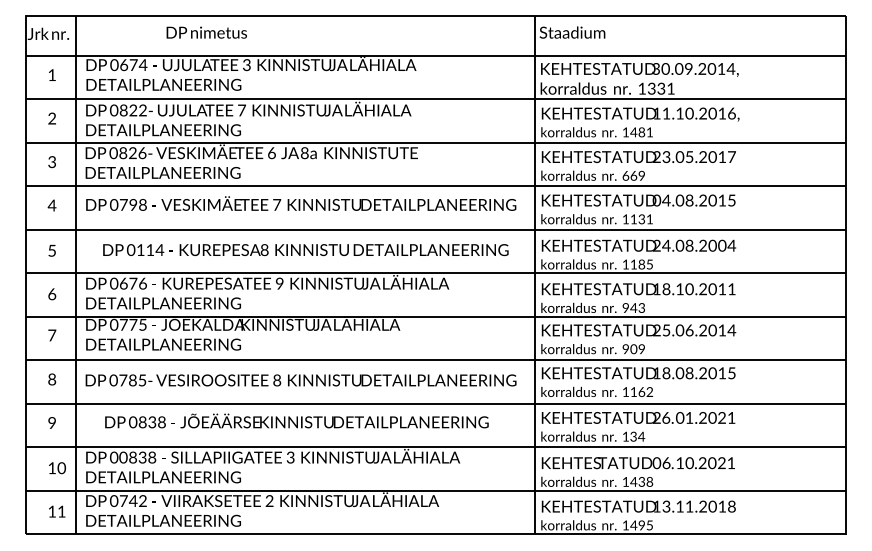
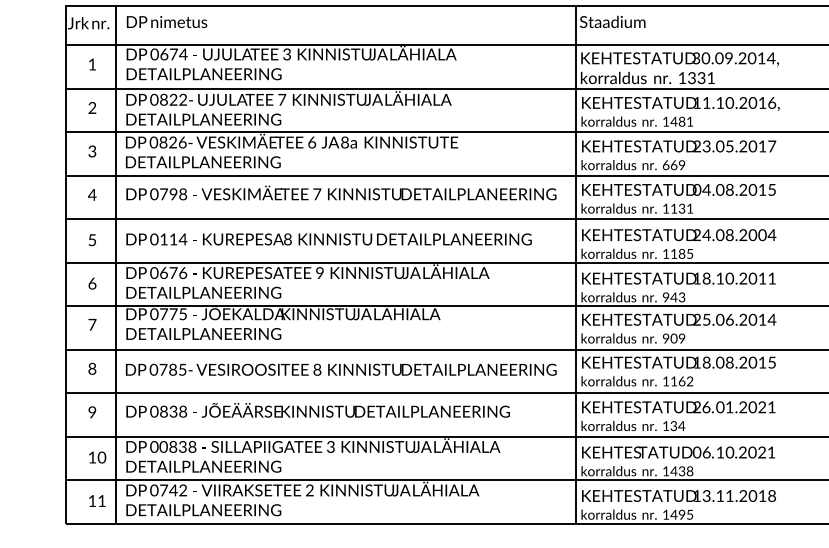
text: (206, 32) -> (166, 21), moved
text: (305, 250) -> (328, 239), moved
text: (296, 420) -> (317, 409), moved

